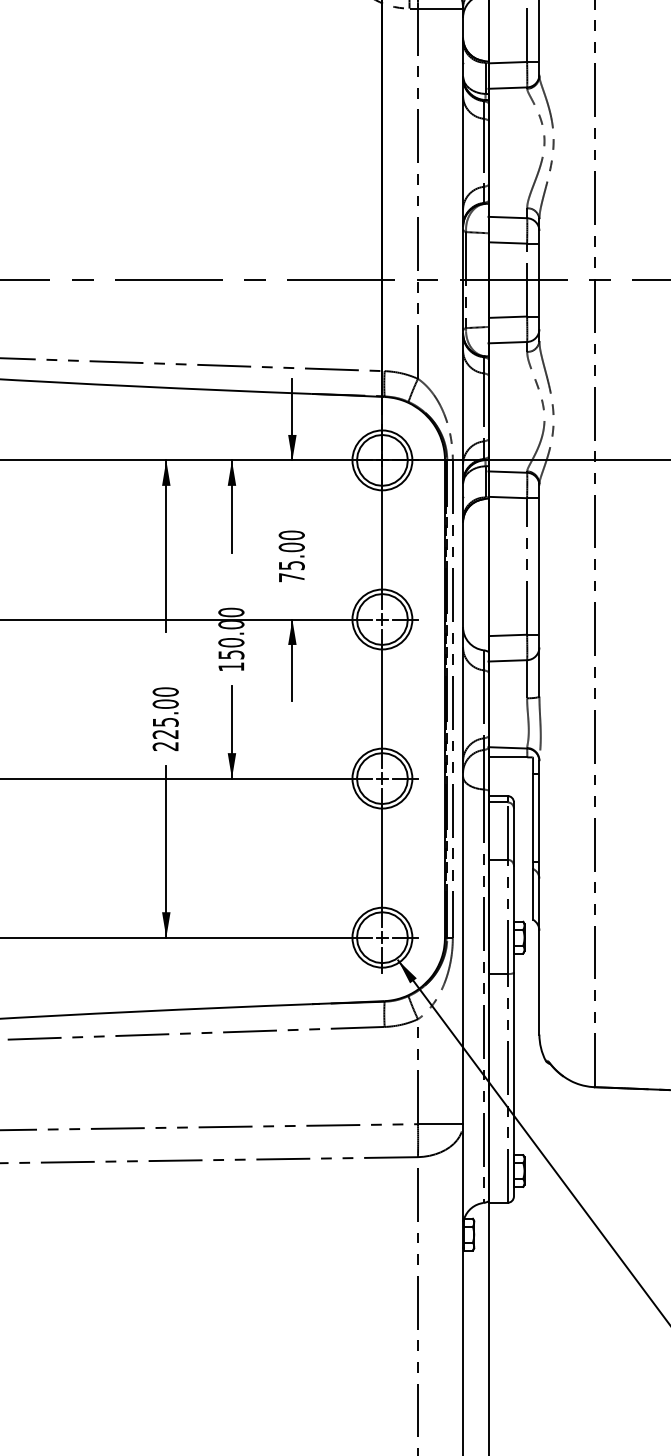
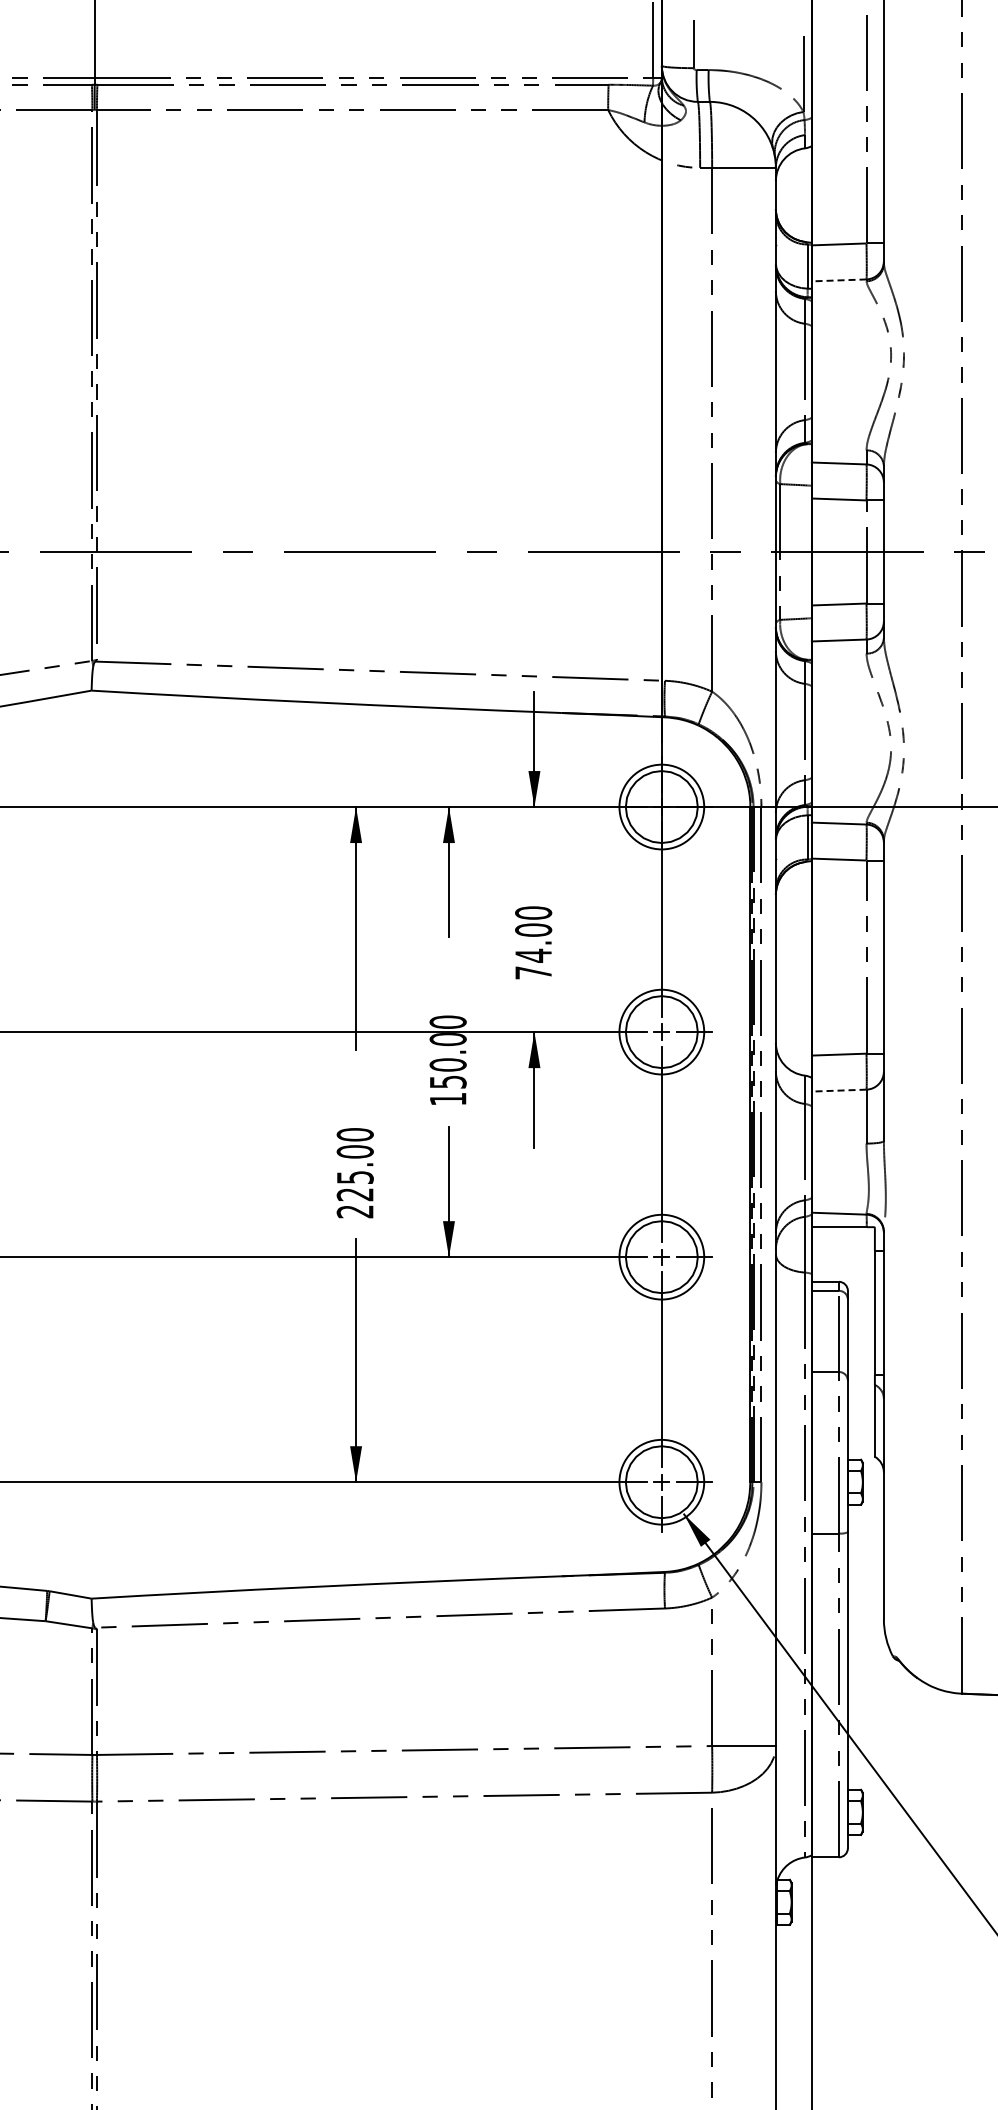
line: (507, 88) -> (838, 280), solid -> dashed
text: (291, 565) -> (533, 955), 75.00 -> 74.00
line: (507, 660) -> (838, 1090), solid -> dashed

